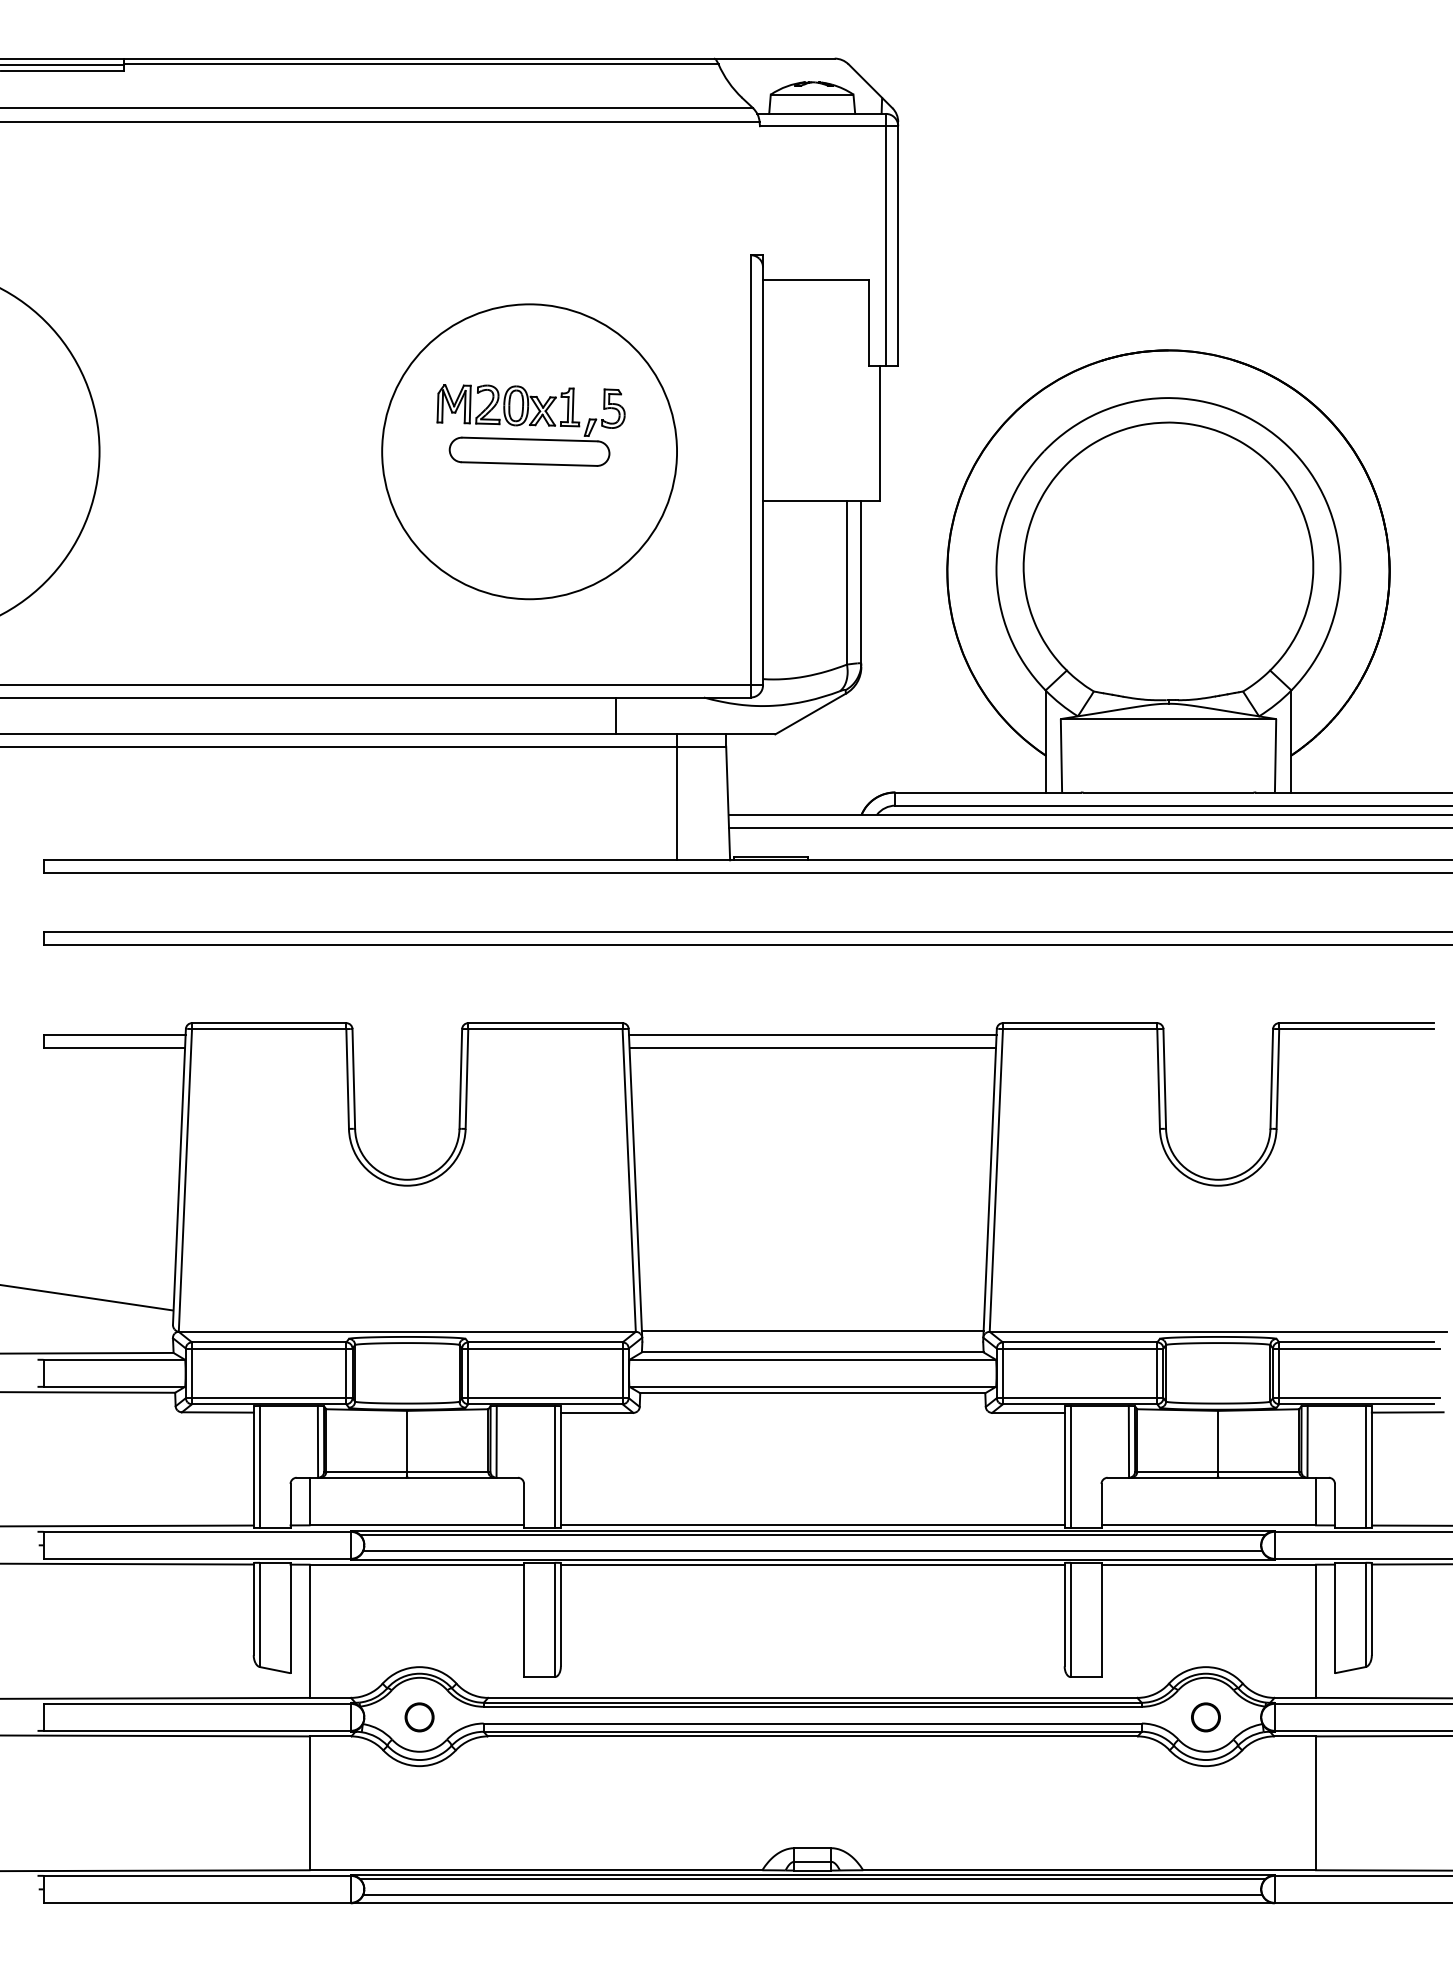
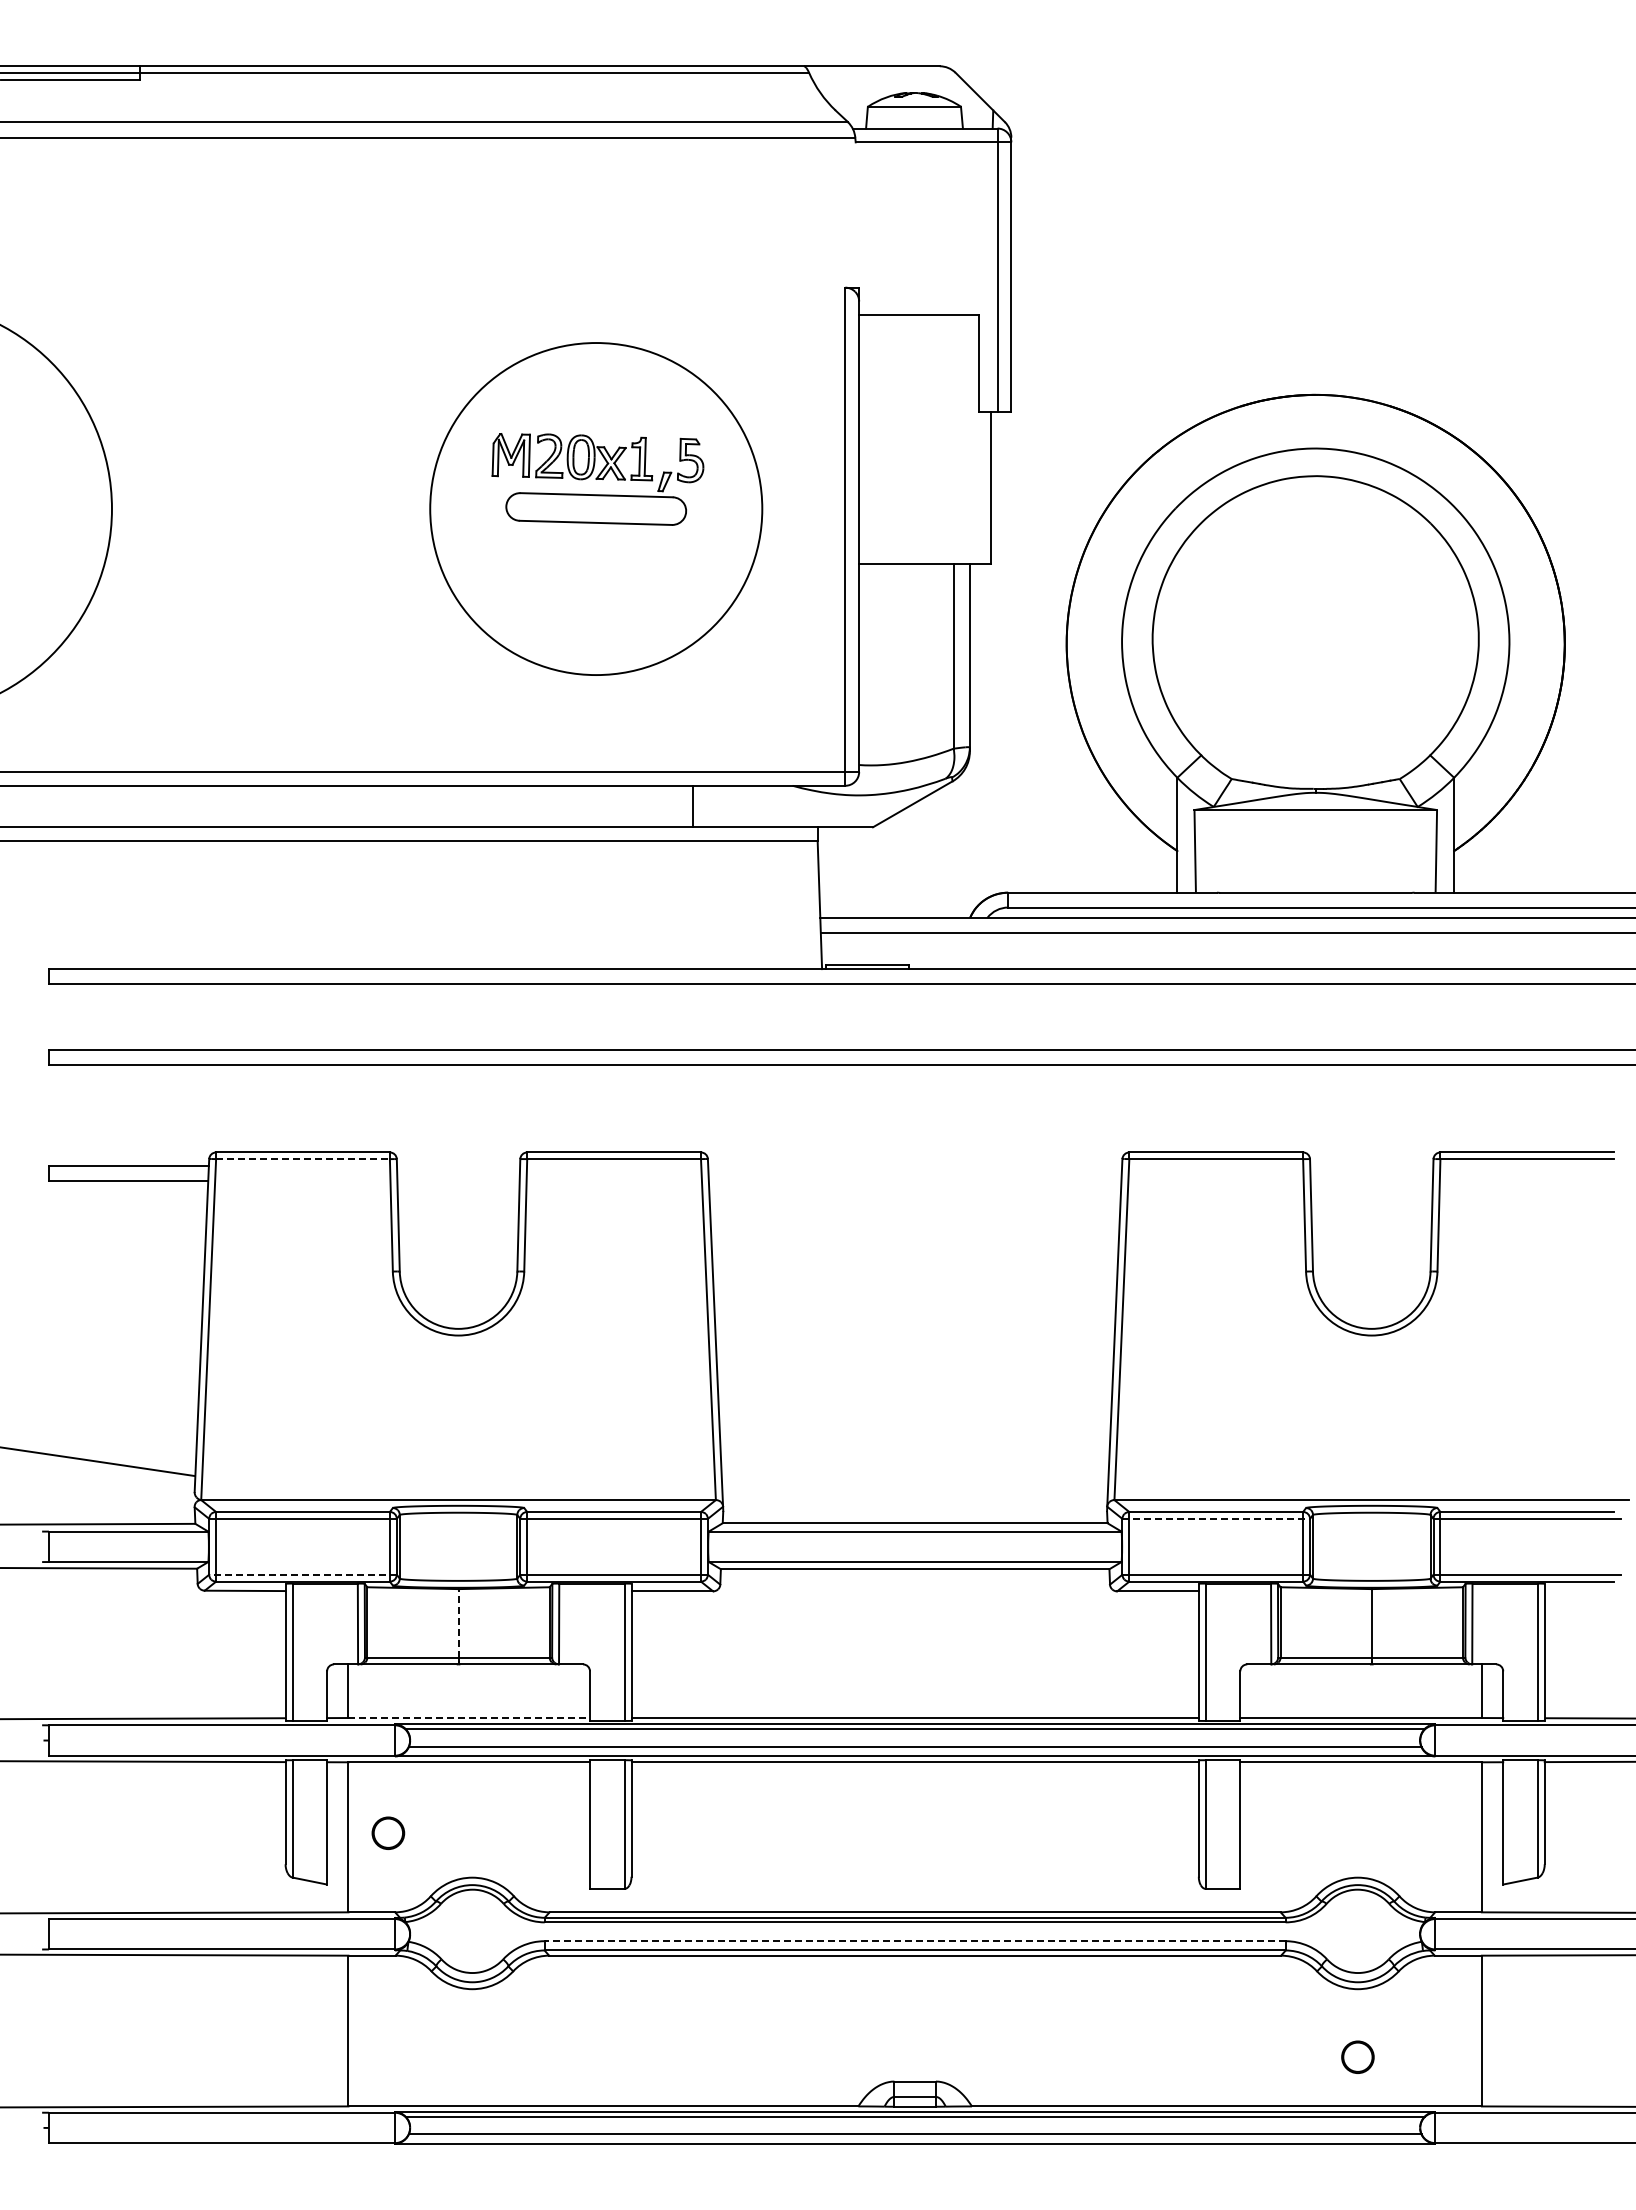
line: (677, 797) -> (762, 898), removed
line: (269, 1029) -> (303, 1159), solid -> dashed
line: (813, 1034) -> (915, 1165), removed
line: (812, 1048) -> (914, 1180), removed
line: (812, 1331) -> (914, 1499), removed
line: (1080, 1348) -> (1216, 1518), solid -> dashed
line: (269, 1397) -> (303, 1574), solid -> dashed
line: (1407, 1412) -> (1584, 1590), removed
line: (407, 1440) -> (458, 1622), solid -> dashed
line: (417, 1525) -> (469, 1718), solid -> dashed
part: (419, 1716) -> (388, 1832), moved
circle: (1205, 1716) -> (1357, 2056), moved
line: (813, 1723) -> (915, 1941), solid -> dashed

